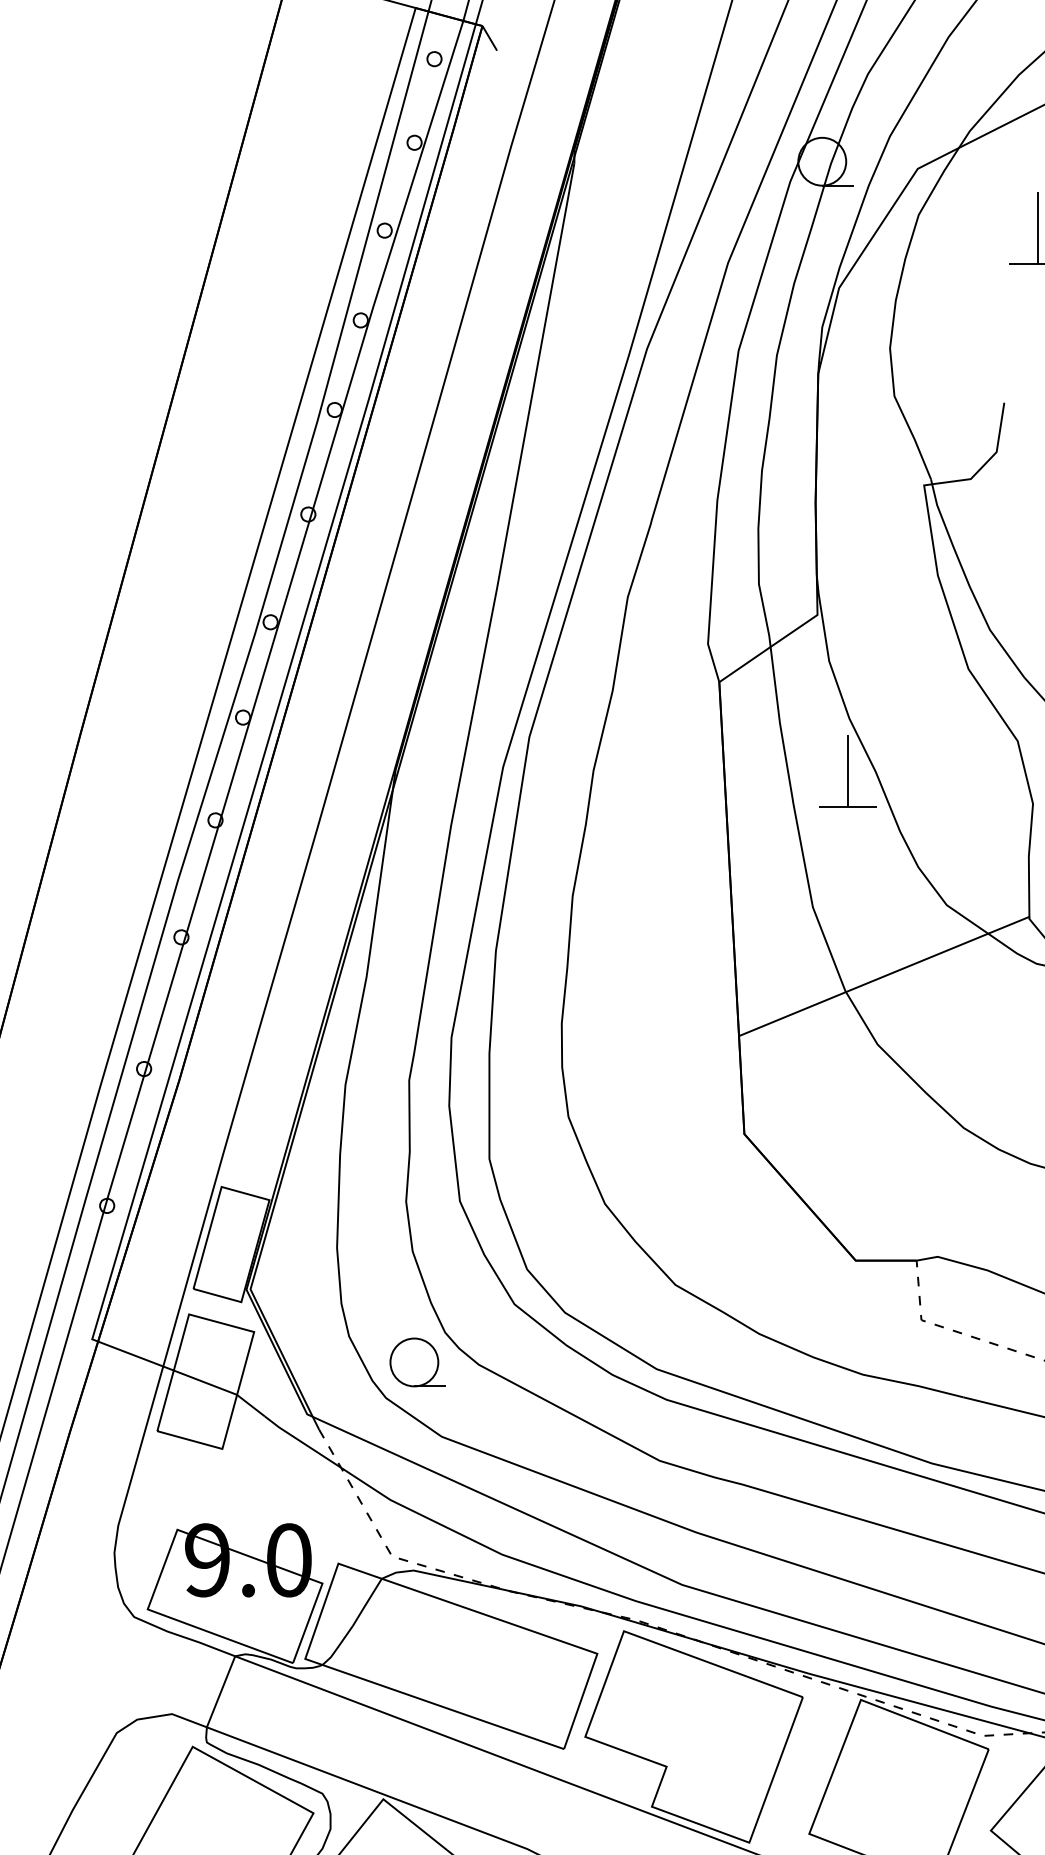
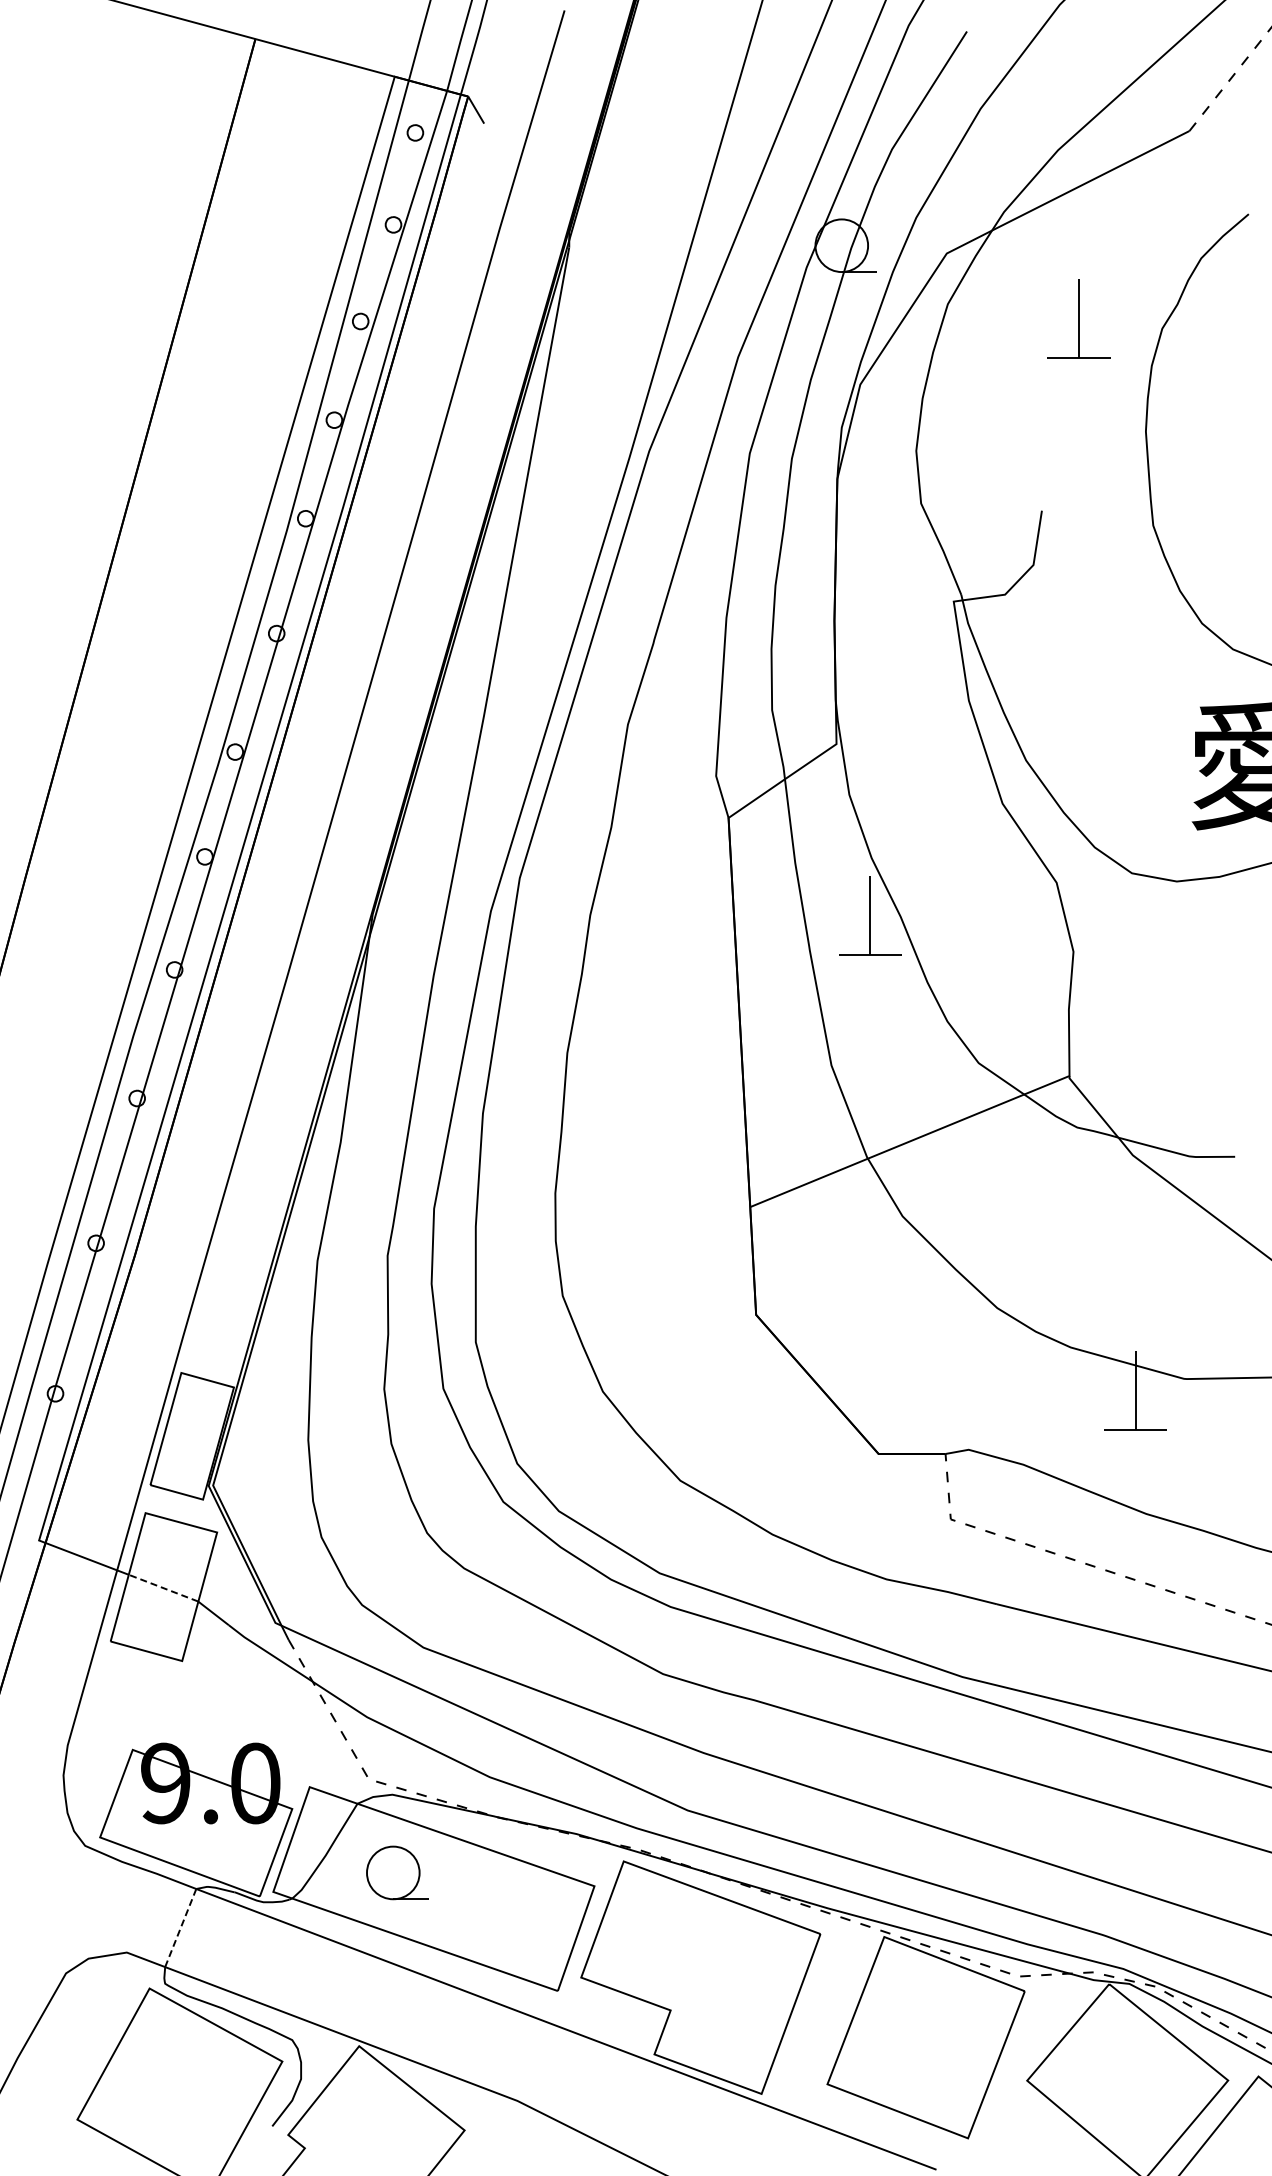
part: (418, 1362) -> (397, 1872), moved
line: (205, 1382) -> (163, 1587), solid -> dashed
line: (220, 1691) -> (180, 1927), solid -> dashed

